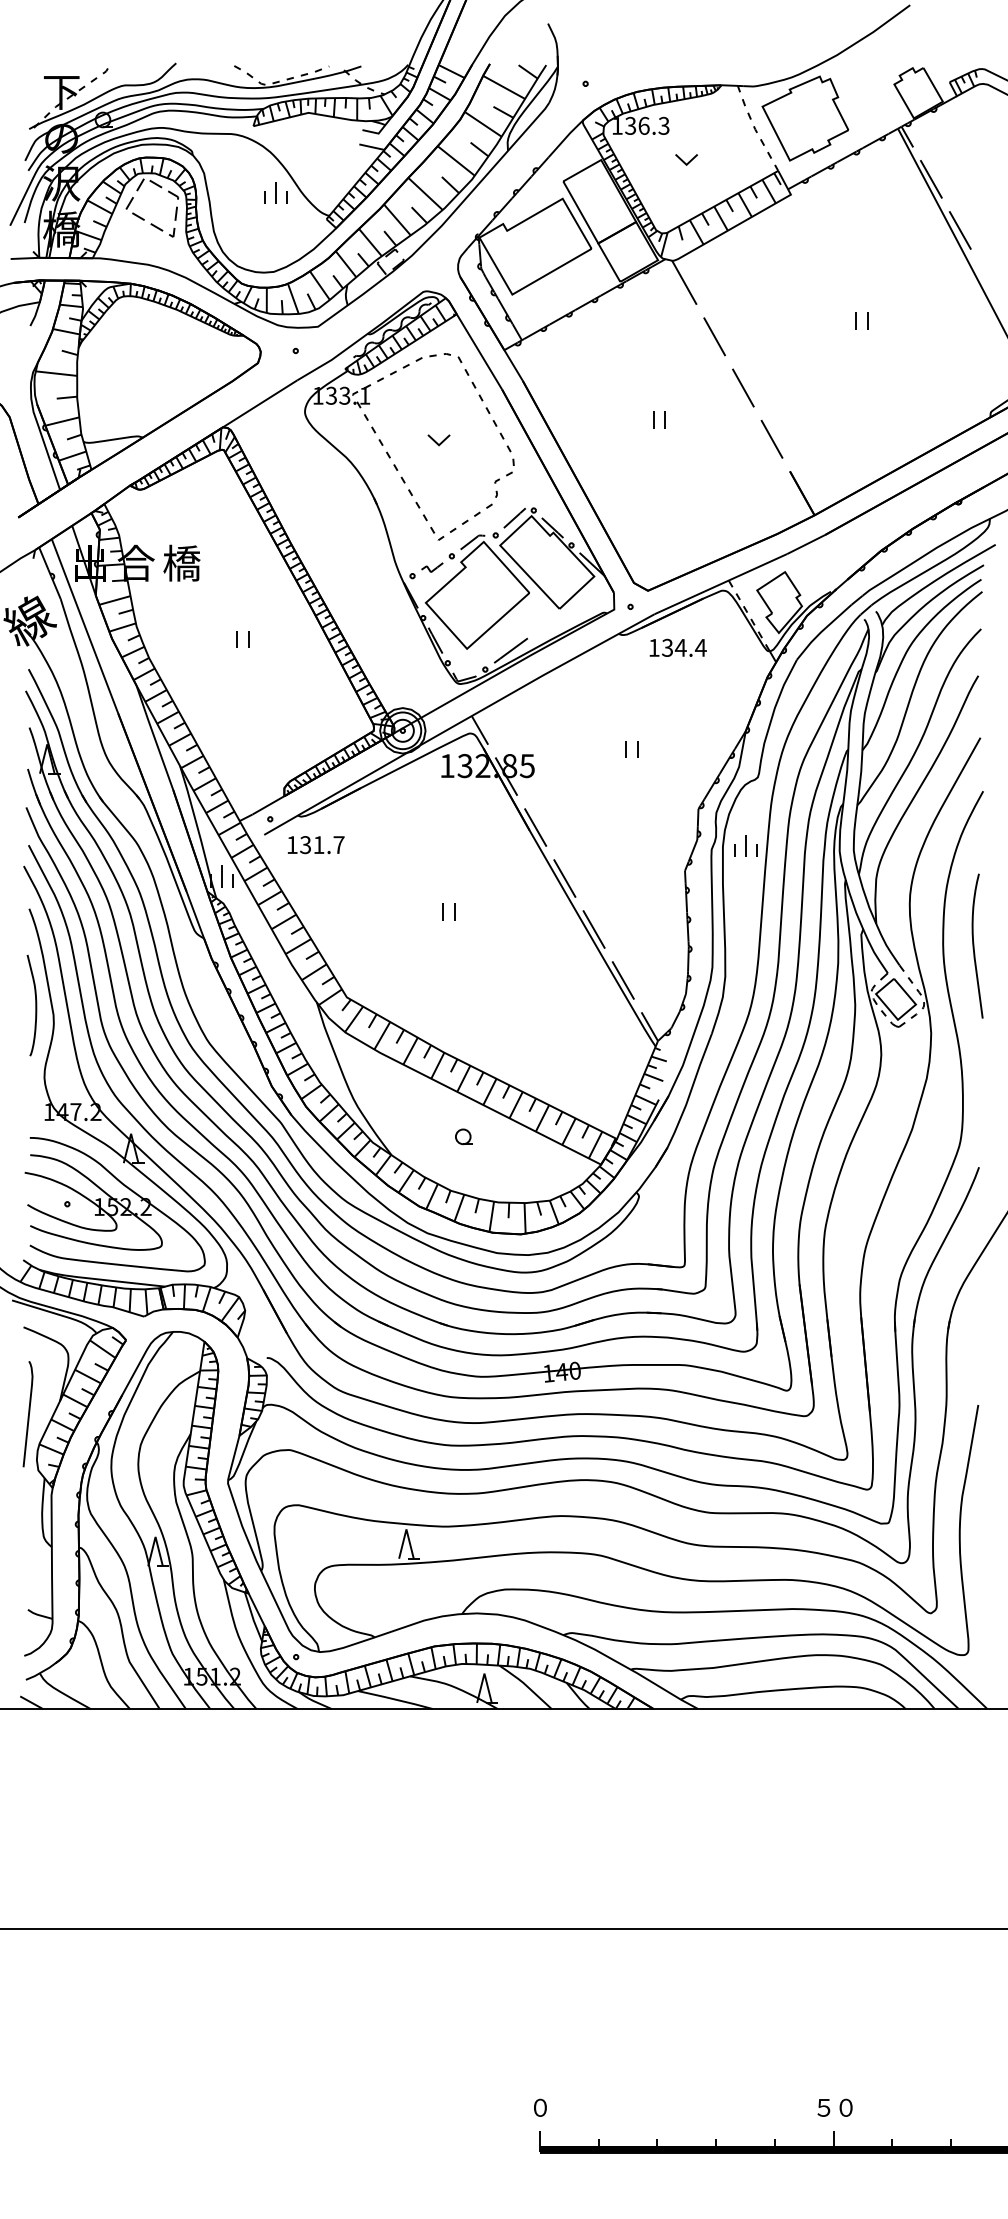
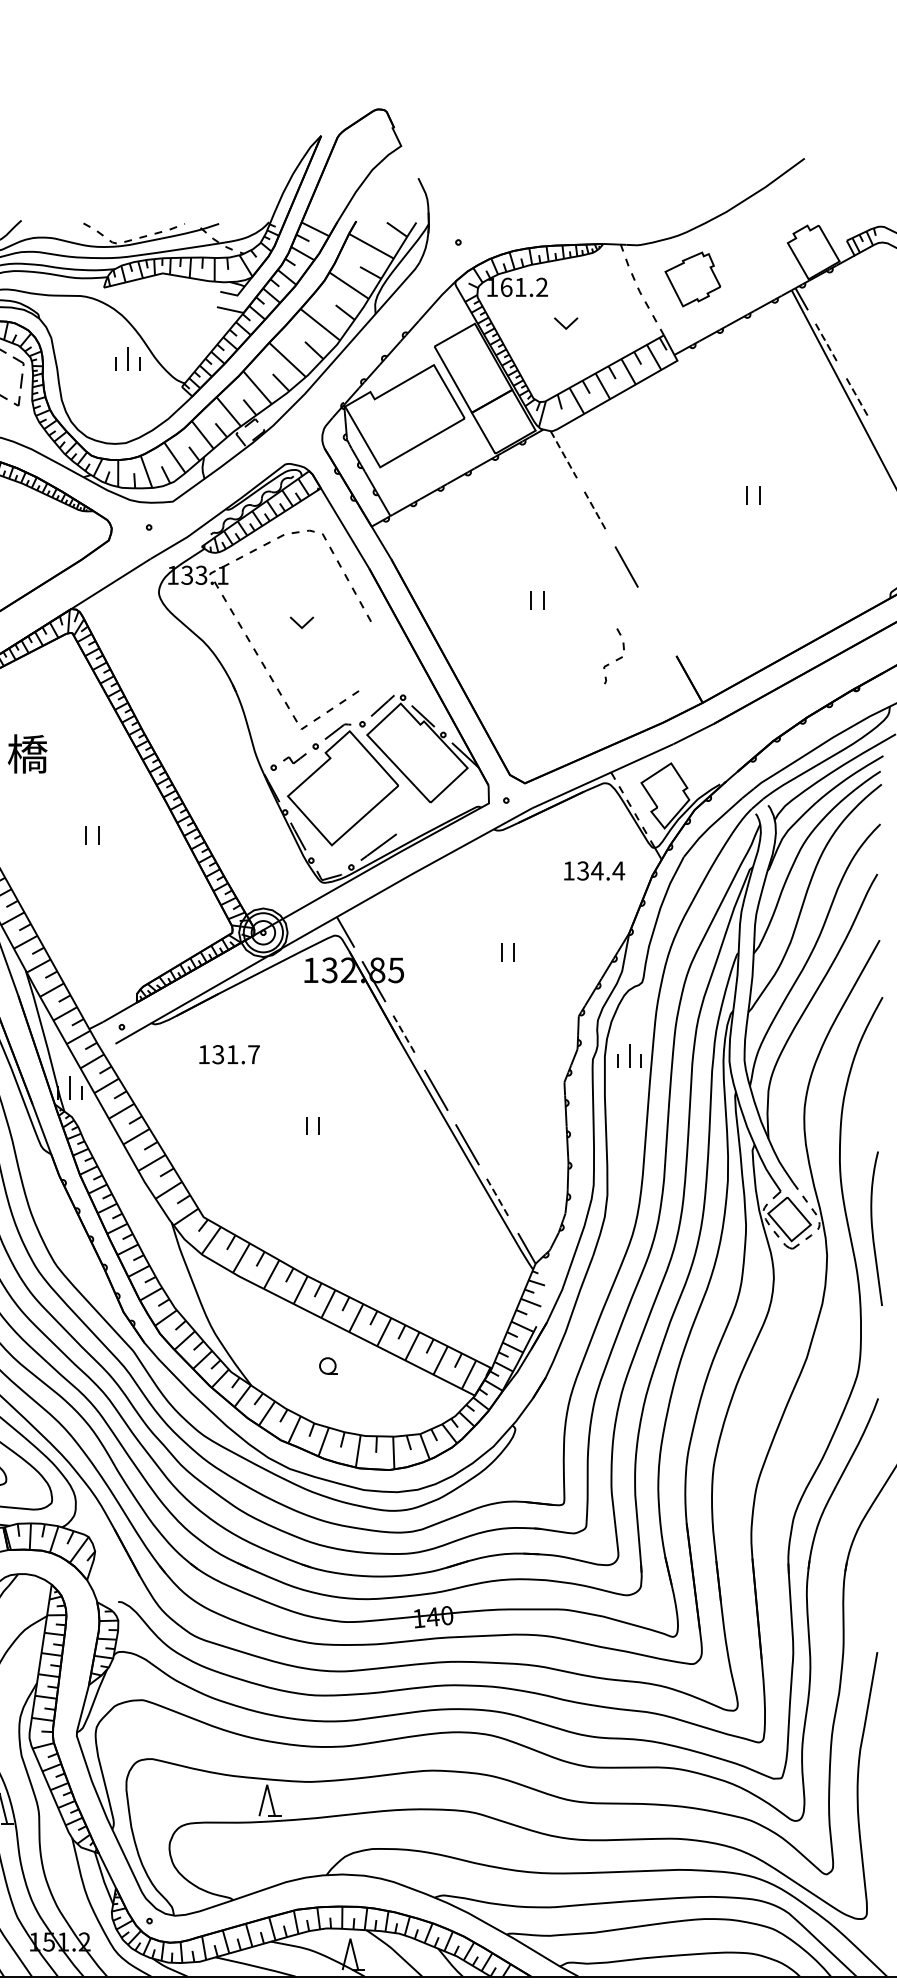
part: (805, 118) -> (693, 279), size x0.6
text: (647, 125) -> (524, 286), 136.3 -> 161.2
line: (931, 179) -> (827, 344), solid -> dashed
line: (960, 230) -> (858, 398), solid -> dashed
line: (684, 283) -> (563, 455), solid -> dashed
line: (714, 337) -> (595, 513), solid -> dashed
line: (771, 439) -> (656, 621), removed
part: (504, 471) -> (614, 656), moved
text: (677, 647) -> (593, 870), moved
line: (535, 828) -> (404, 1037), solid -> dashed
text: (315, 845) -> (228, 1055), moved
curve: (974, 945) -> (873, 1227), moved
line: (623, 980) -> (498, 1199), solid -> dashed

